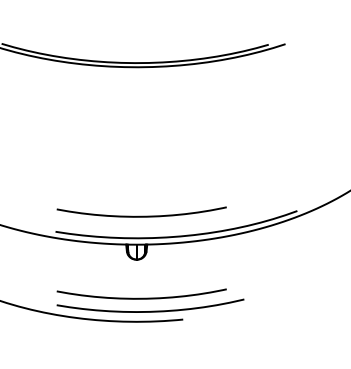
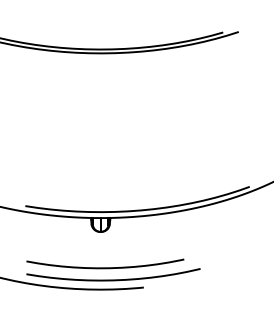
curve: (141, 215) -> (105, 190), removed

